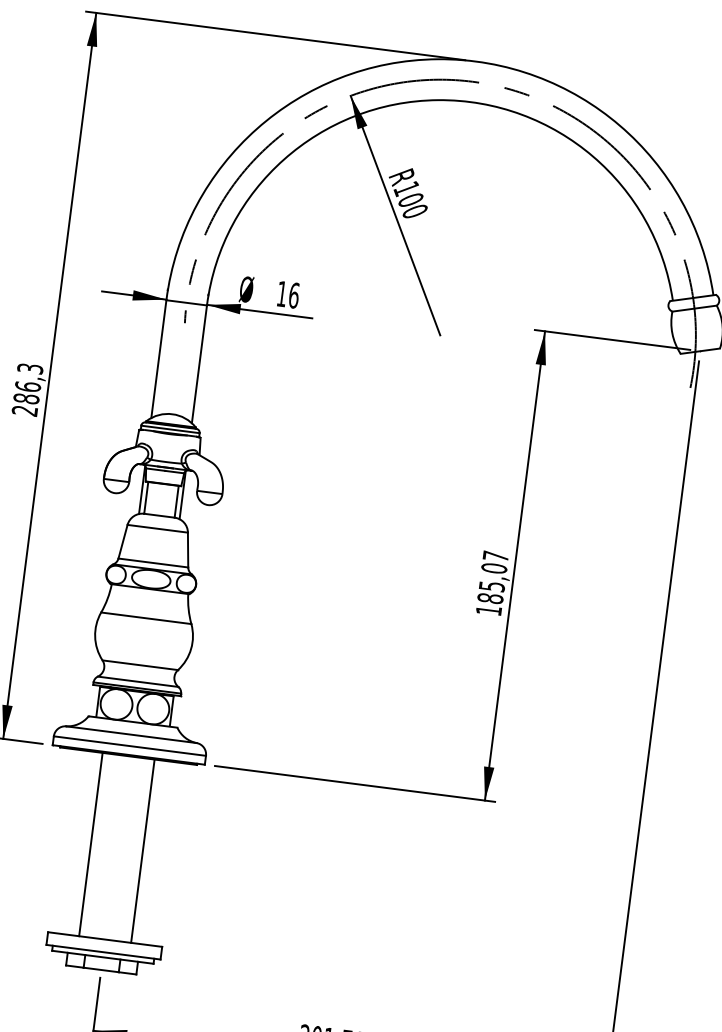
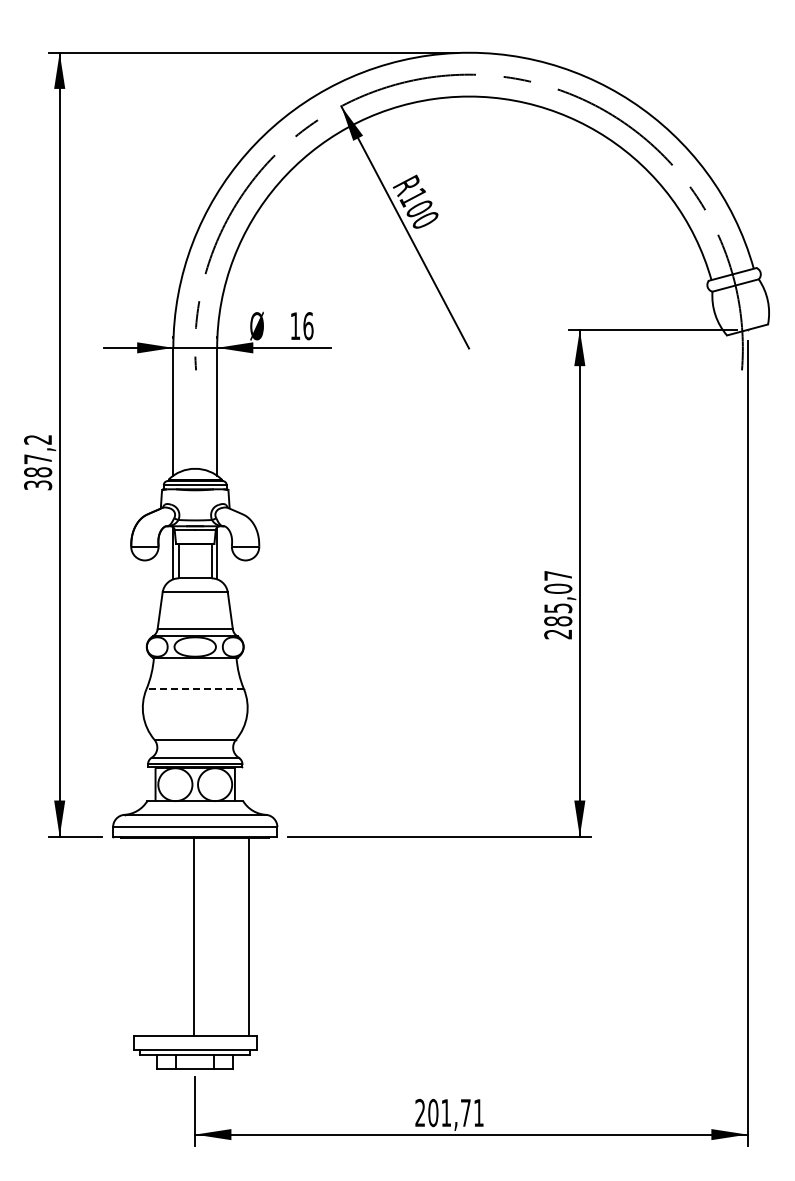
text: (28, 389) -> (38, 462), 286,3 -> 387,2
text: (488, 610) -> (557, 634), 185,07 -> 285,07
line: (146, 618) -> (195, 689), solid -> dashed
line: (91, 844) -> (194, 937), moved
line: (143, 851) -> (249, 937), moved

